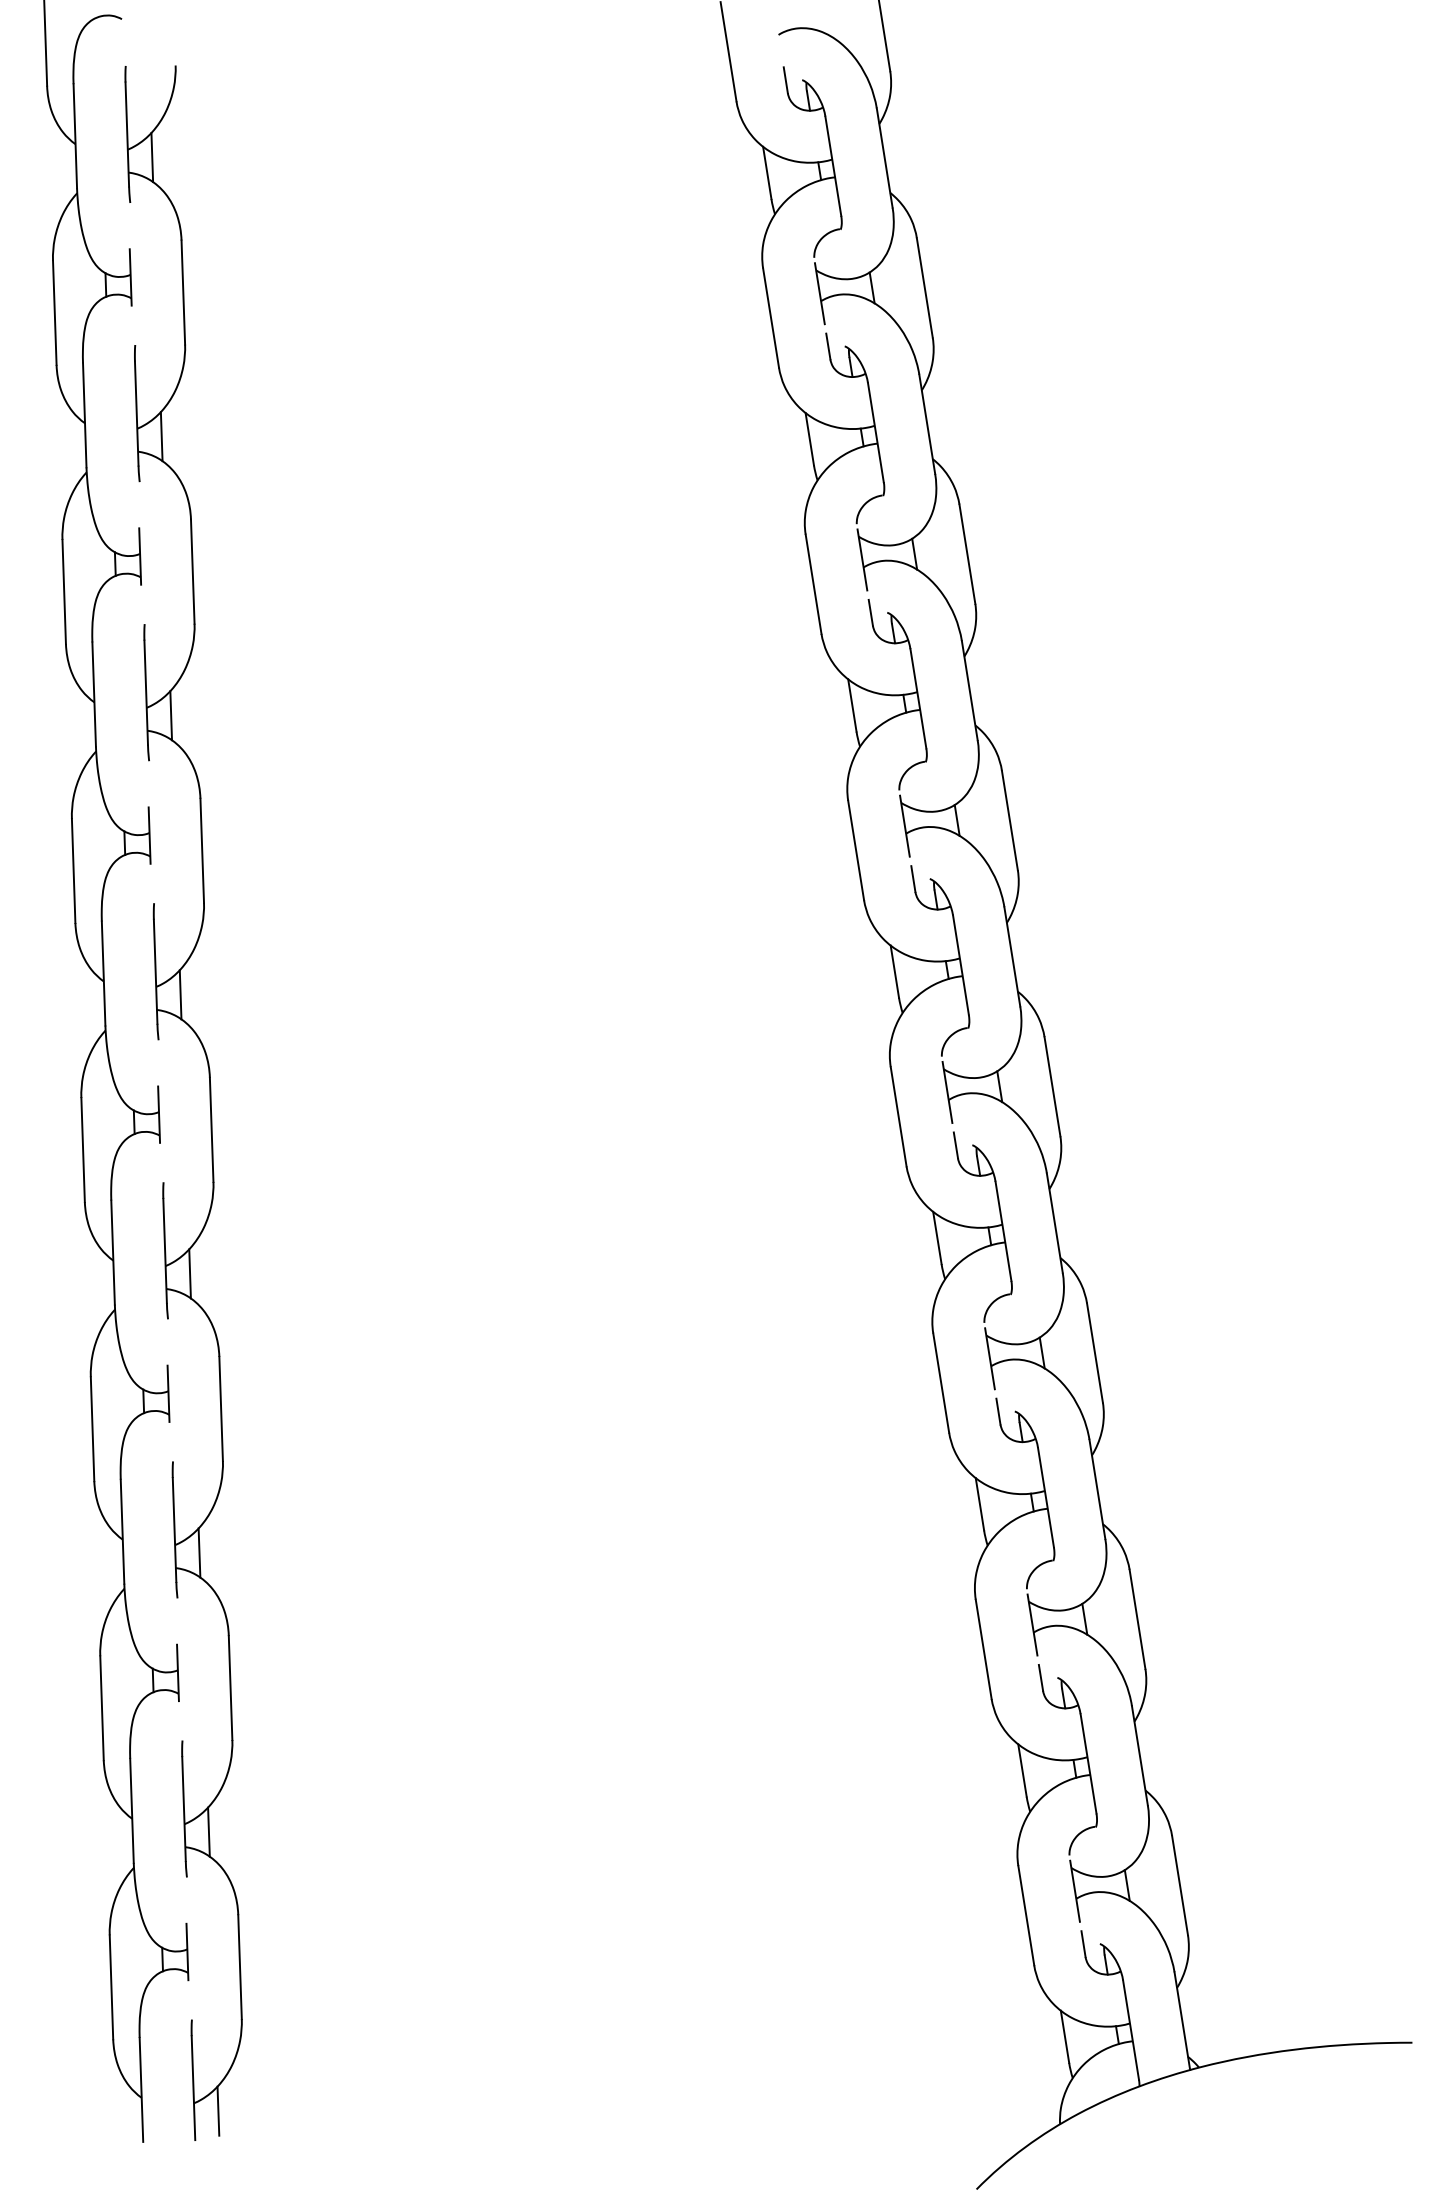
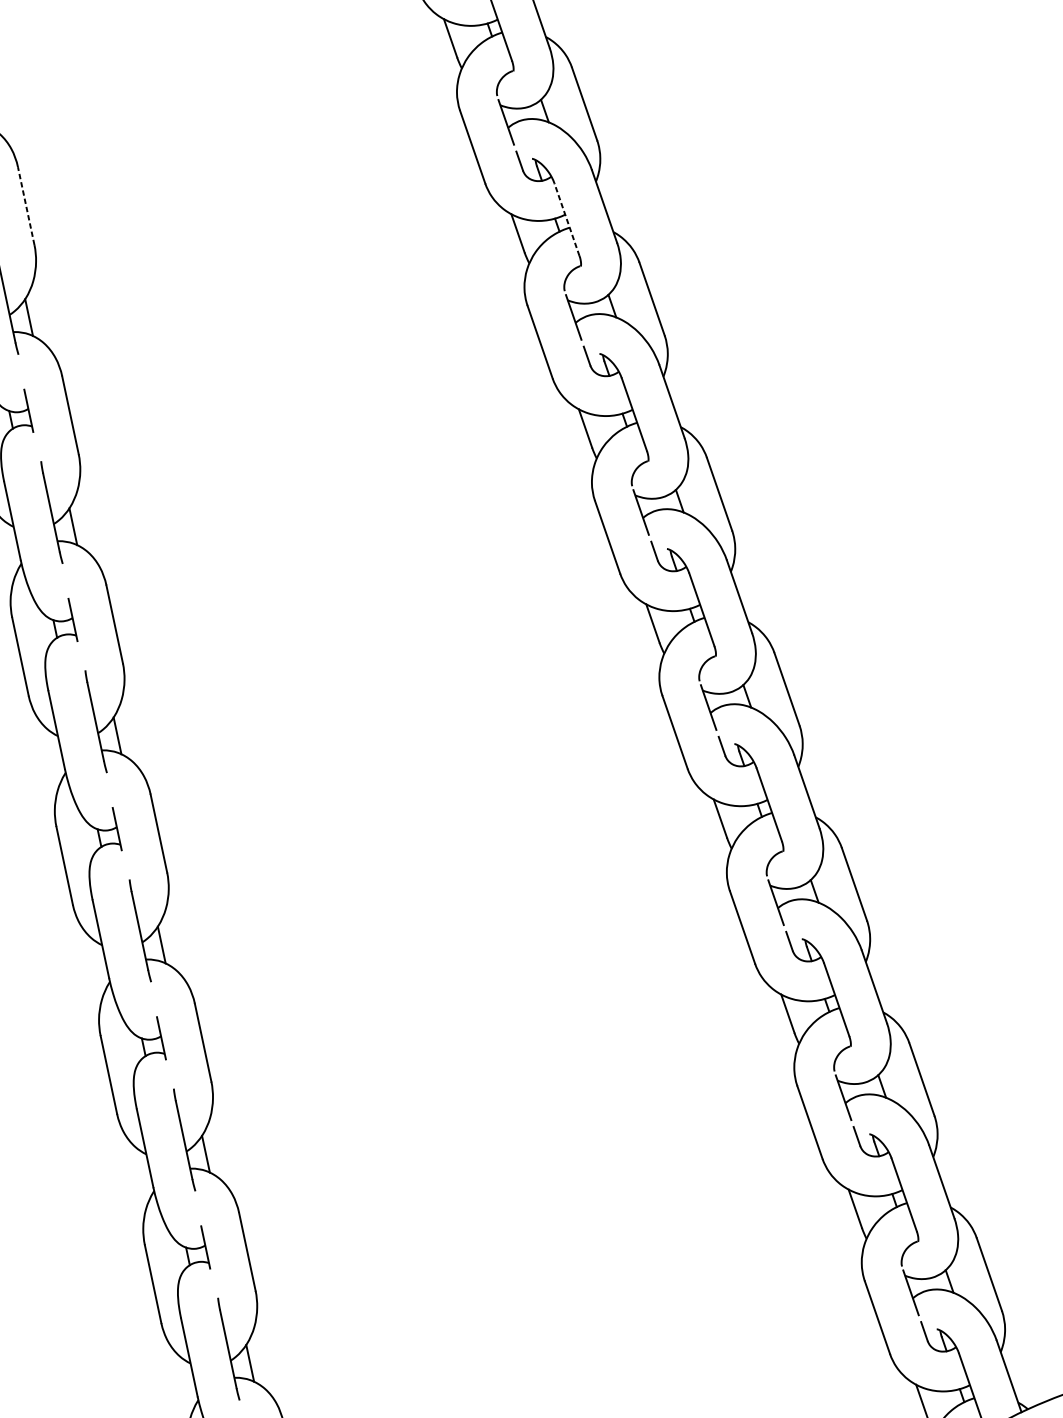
line: (183, 292) -> (26, 206), solid -> dashed
line: (875, 432) -> (566, 219), solid -> dashed

